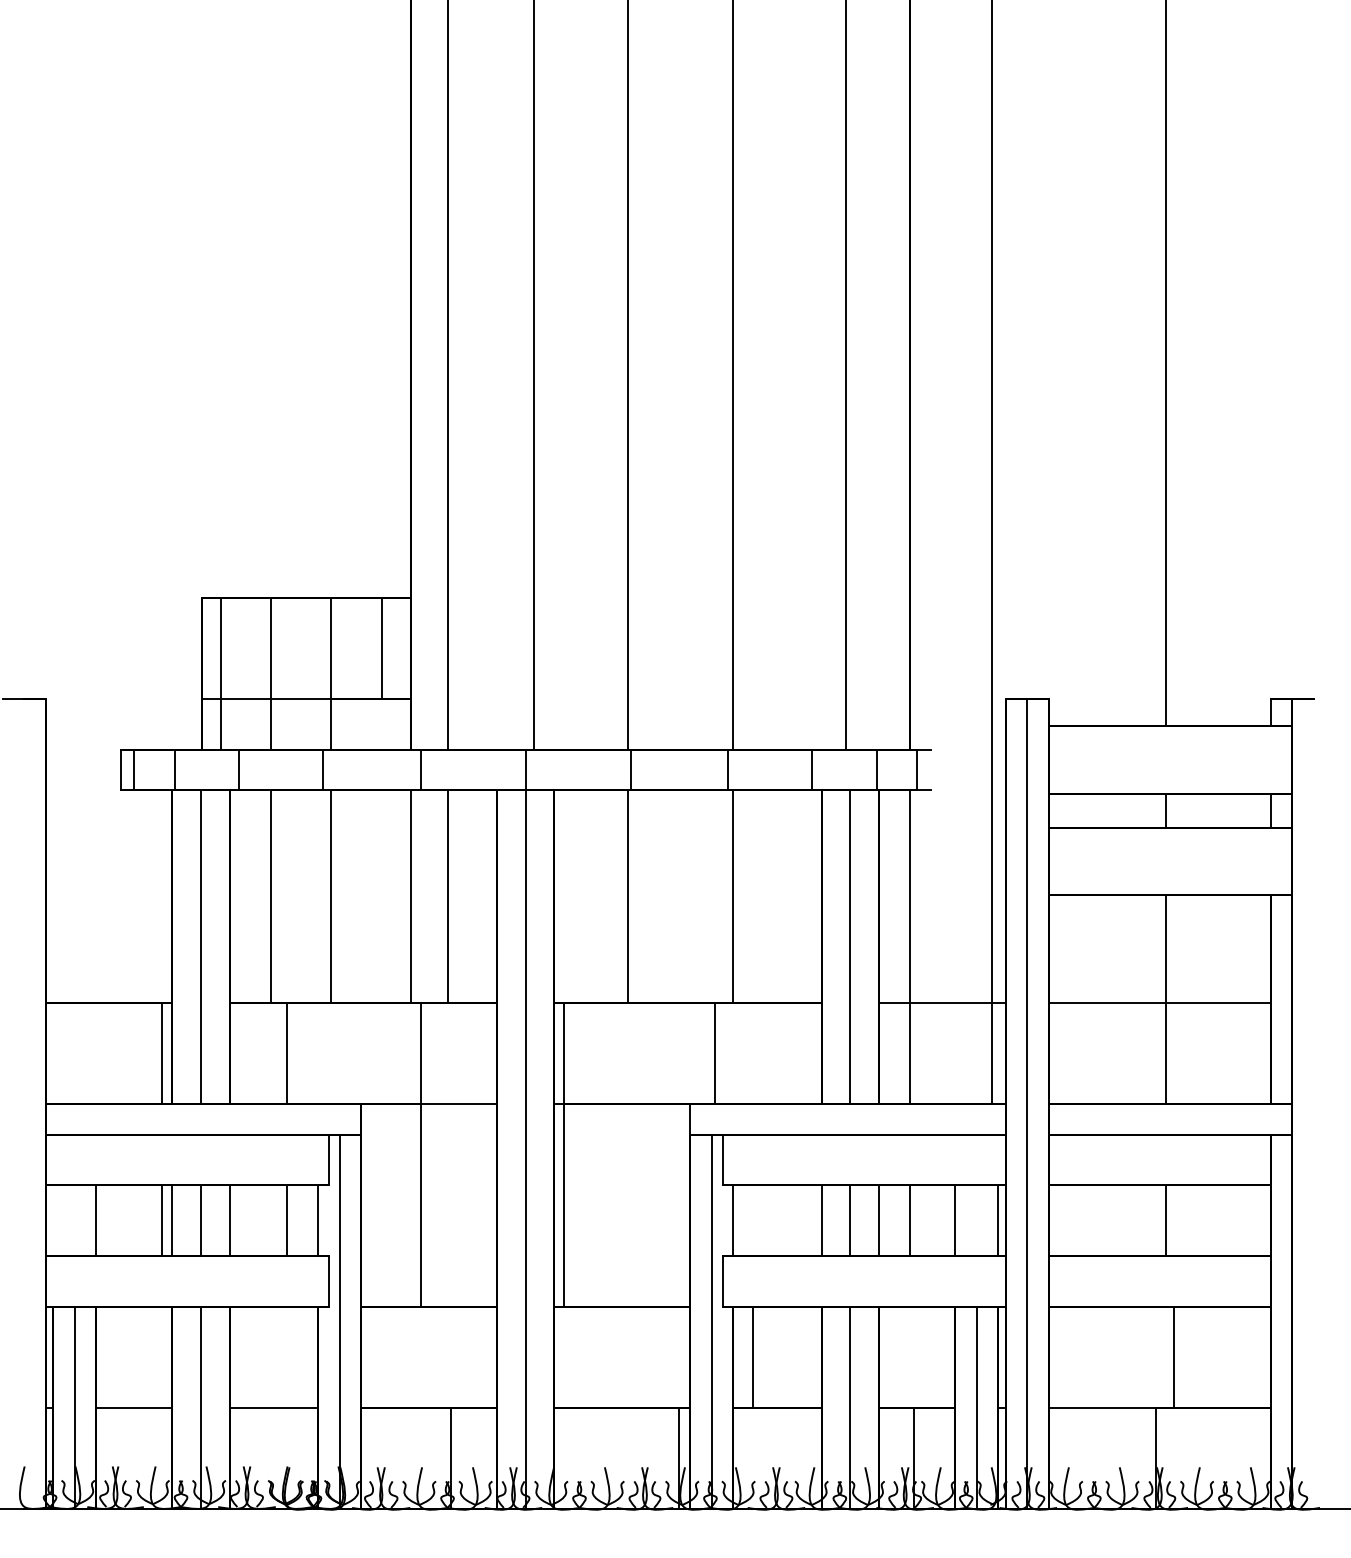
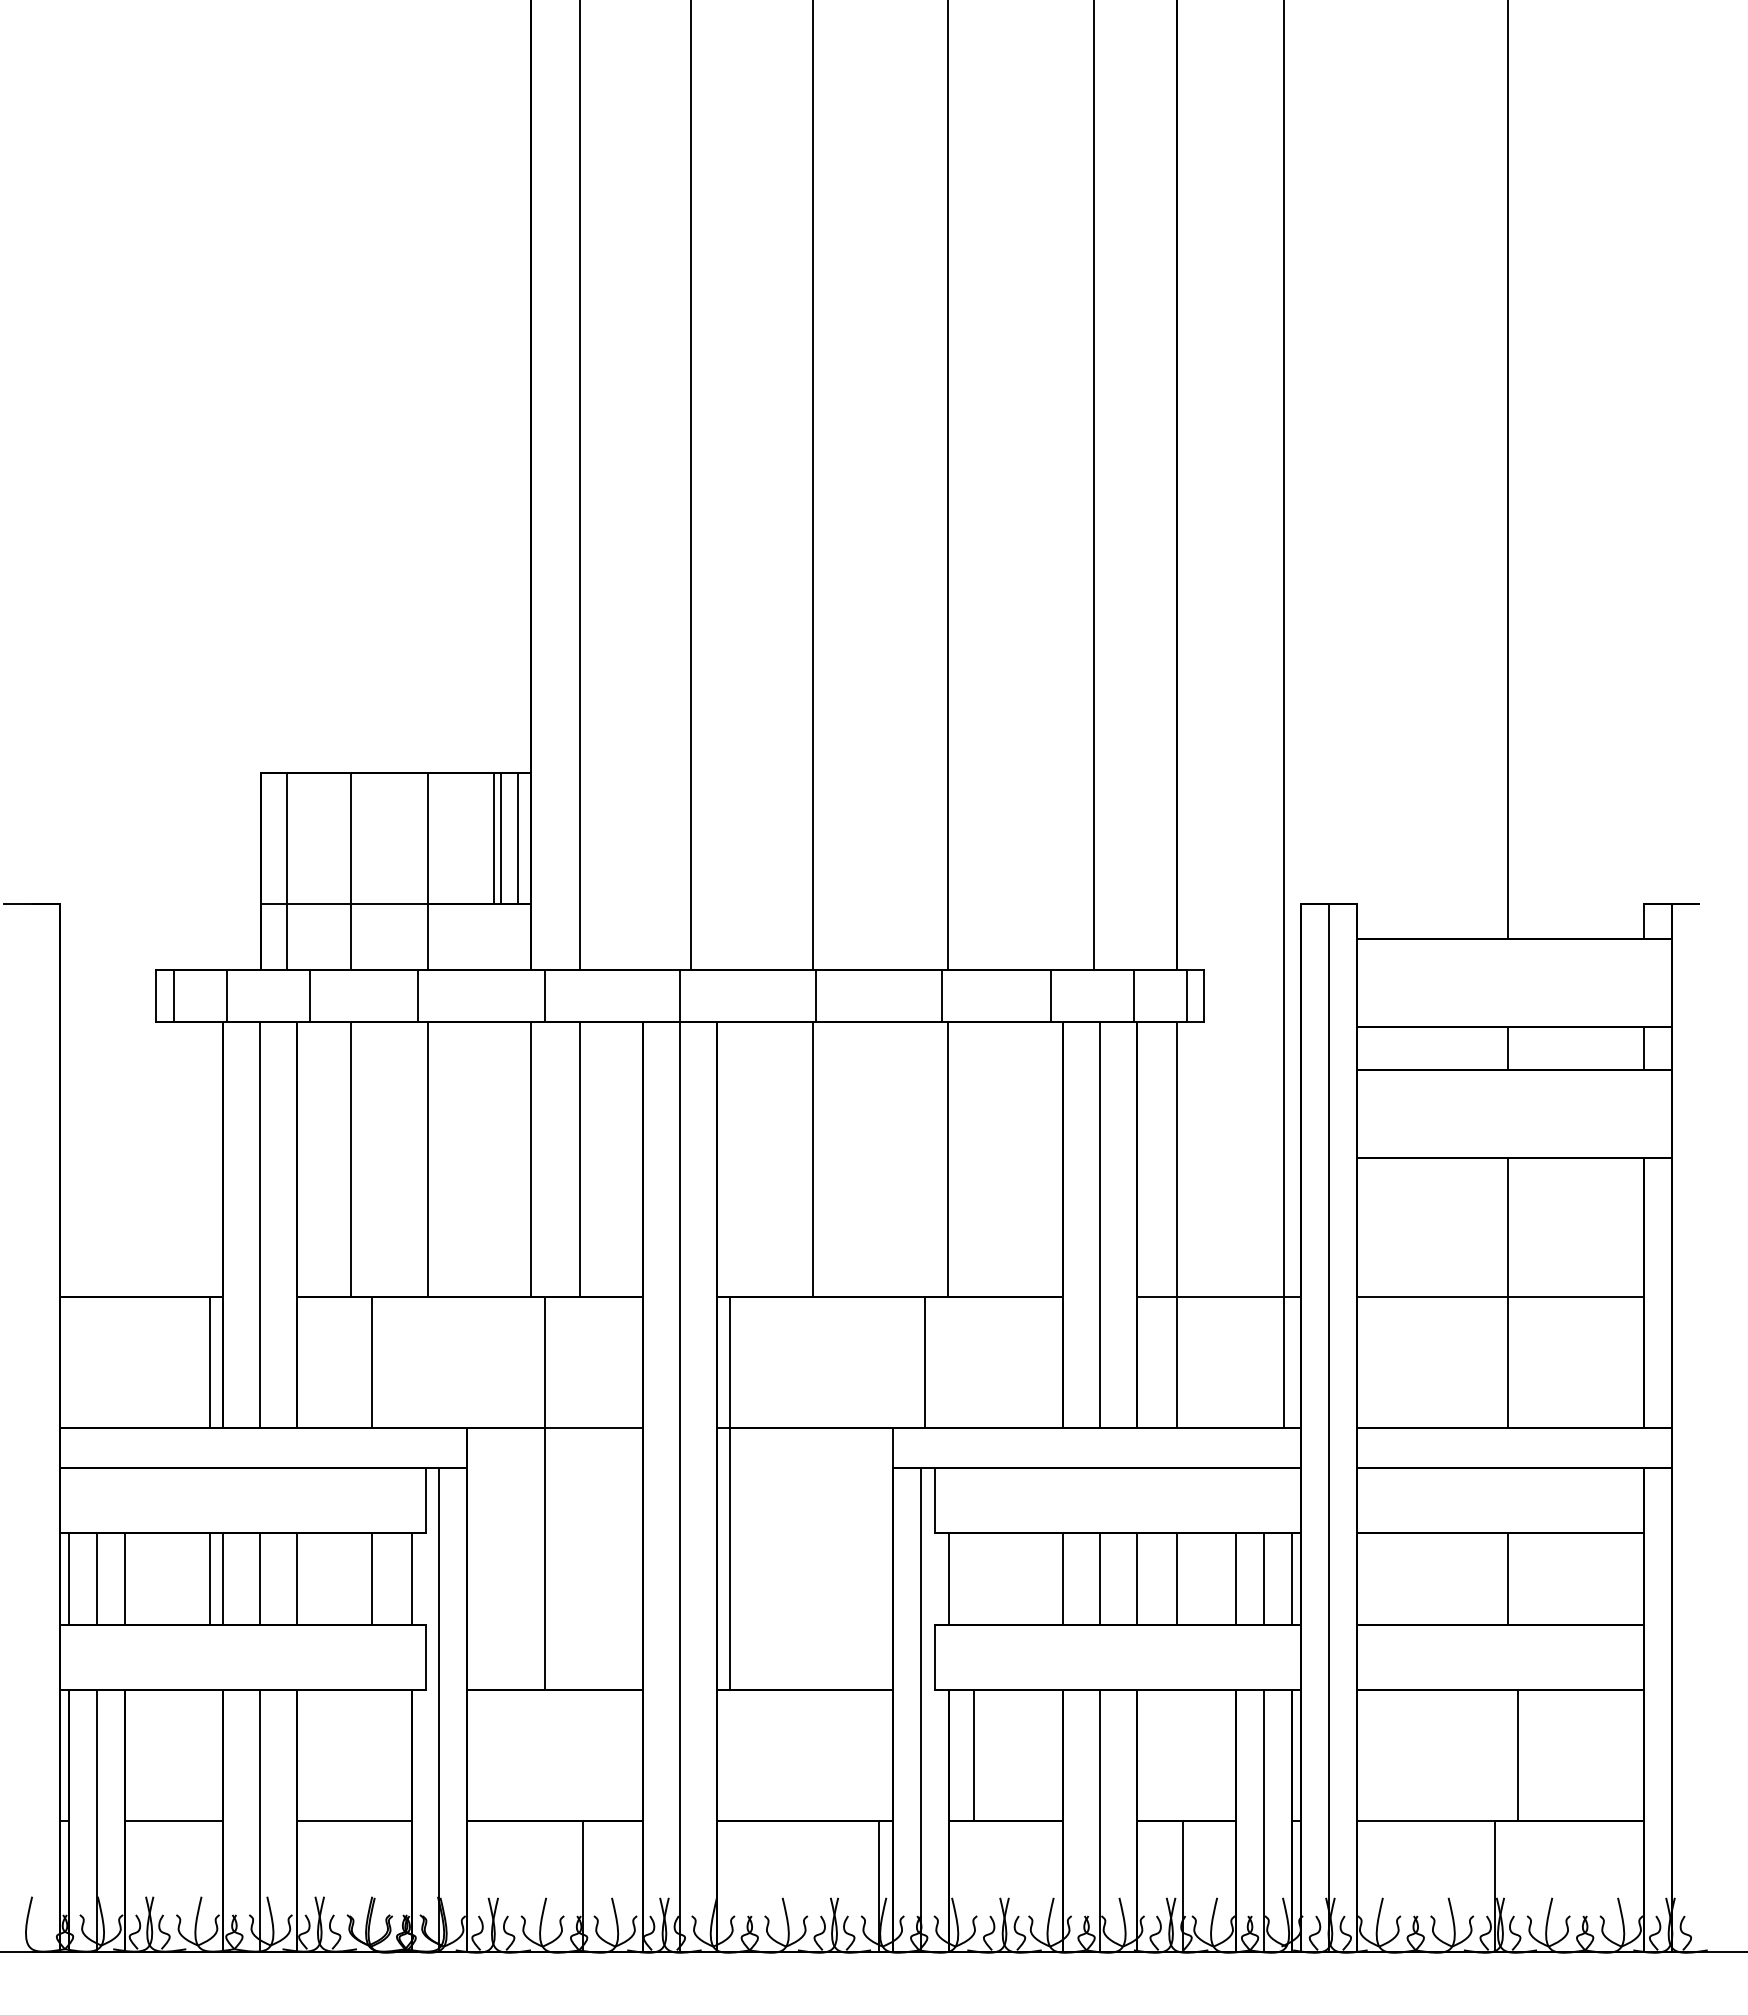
line: (387, 648) -> (501, 838), added
line: (400, 648) -> (518, 838), added
line: (931, 769) -> (1204, 995), added
line: (52, 1220) -> (68, 1578), added
line: (74, 1220) -> (96, 1578), added
line: (976, 1220) -> (1263, 1578), added

